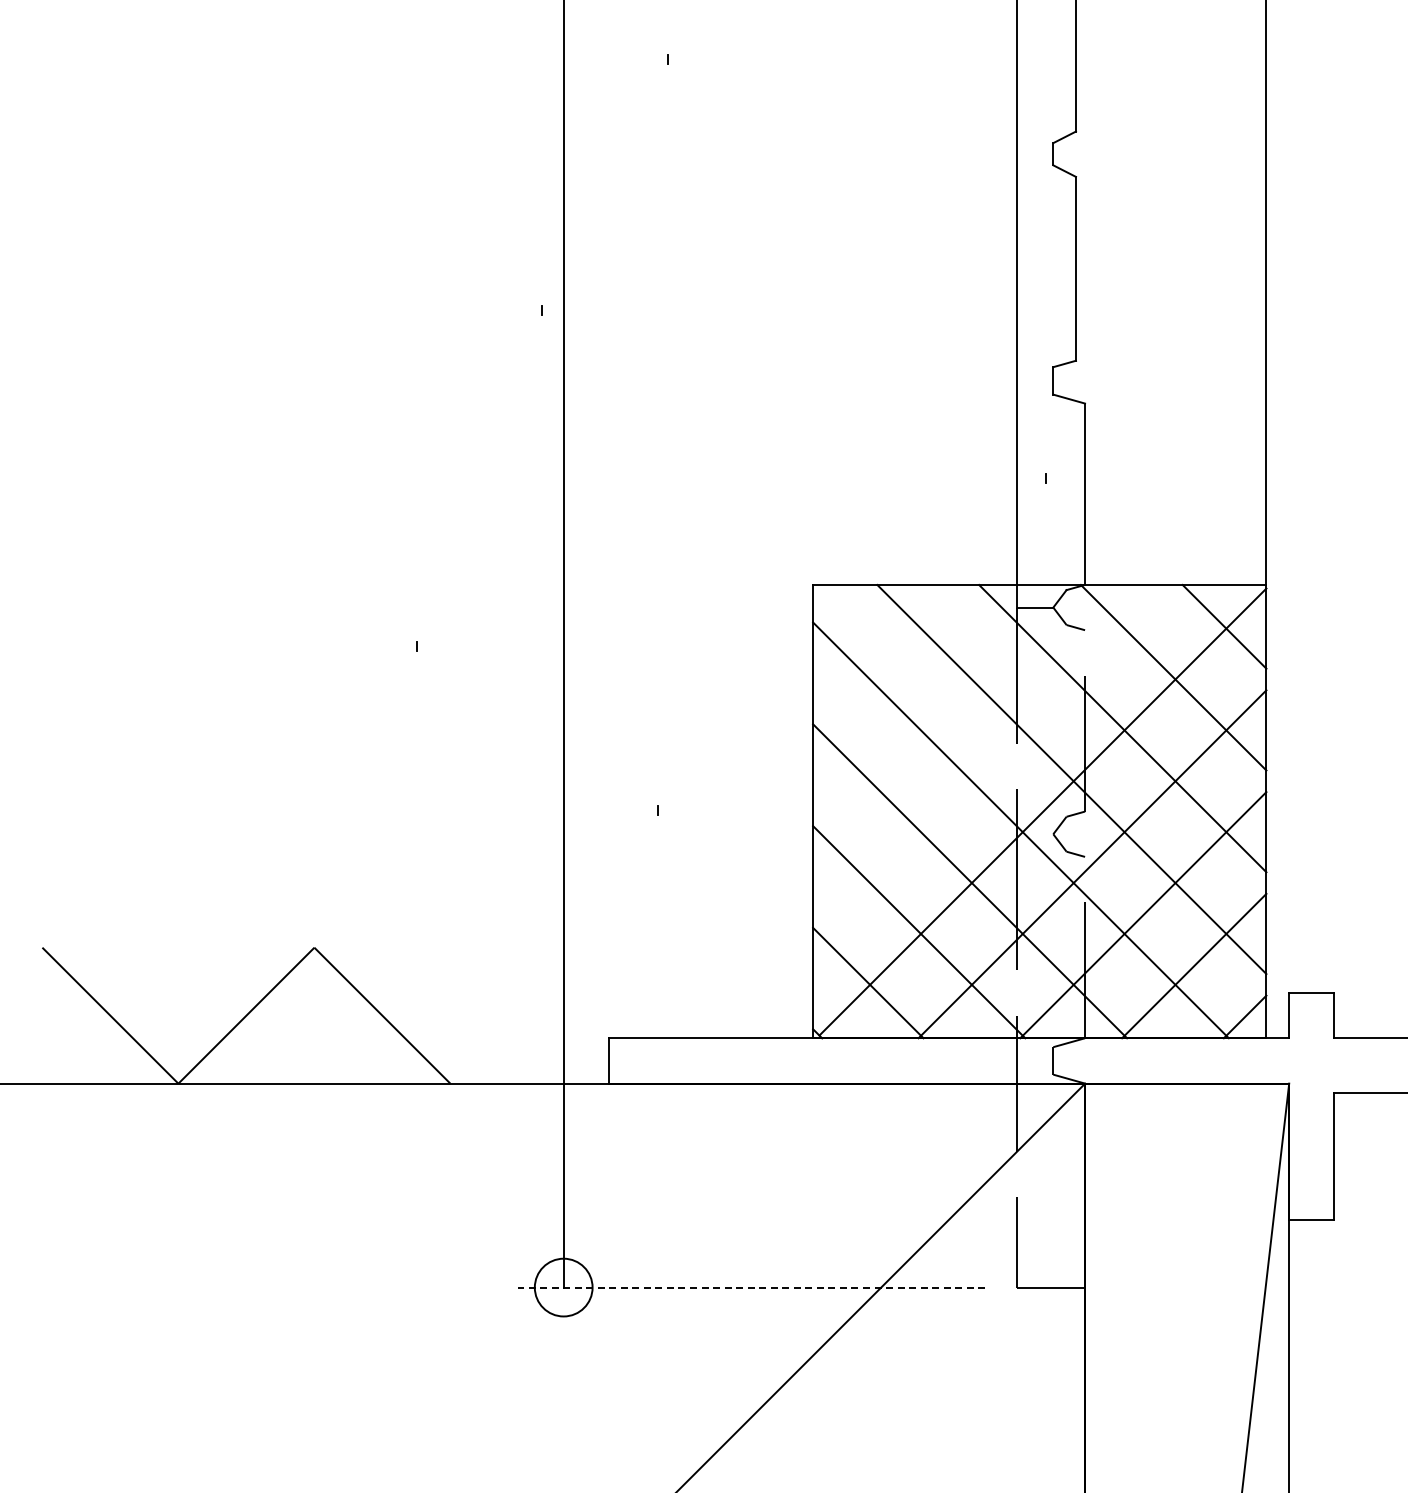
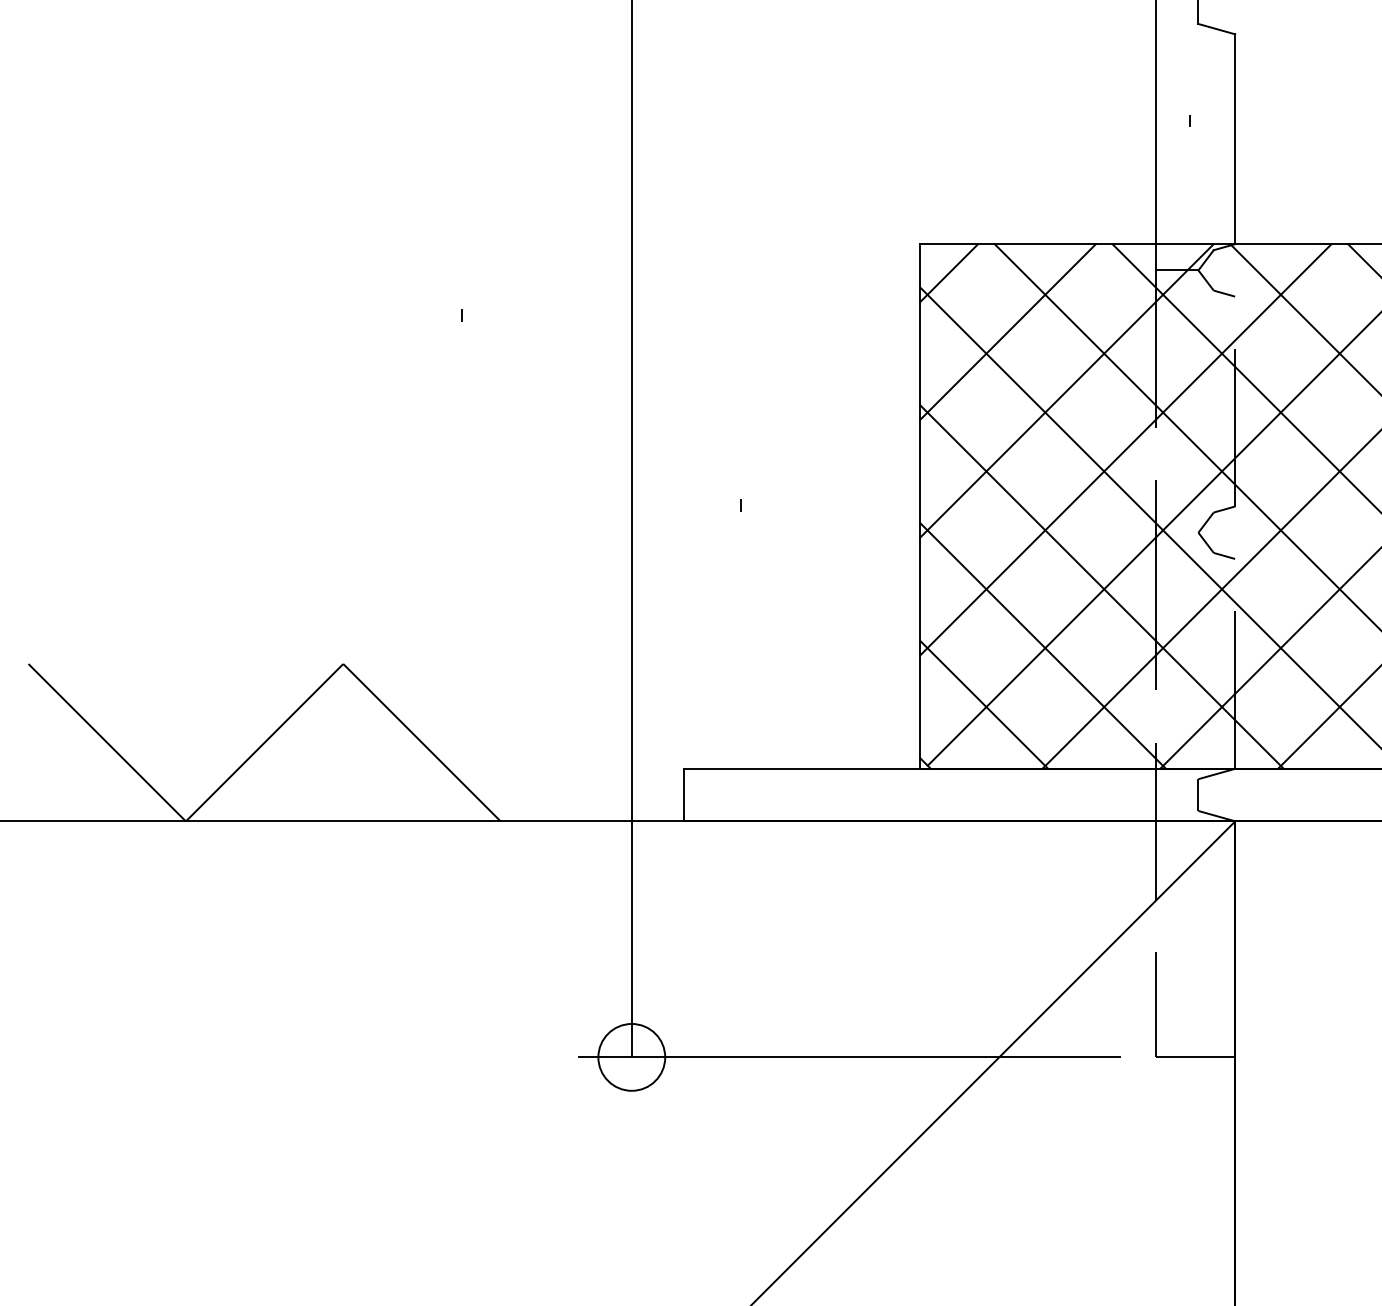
line: (837, 609) -> (948, 272), added
line: (888, 660) -> (1007, 331), added
line: (939, 711) -> (1066, 390), added
line: (990, 762) -> (1125, 449), added
line: (751, 1287) -> (849, 1057), dashed -> solid

